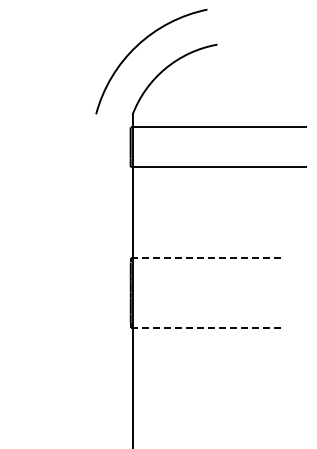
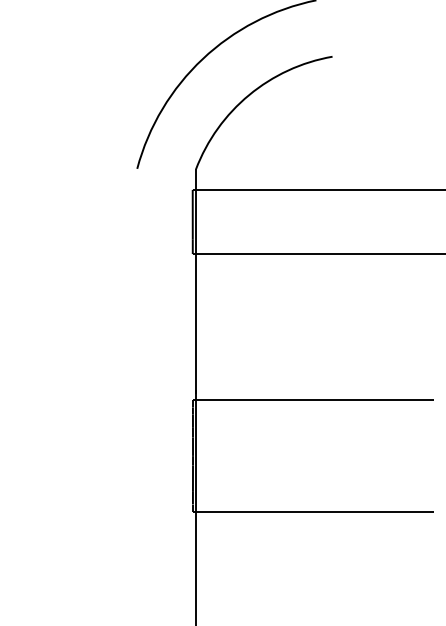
line: (205, 257) -> (313, 399), dashed -> solid
line: (205, 327) -> (313, 511), dashed -> solid

